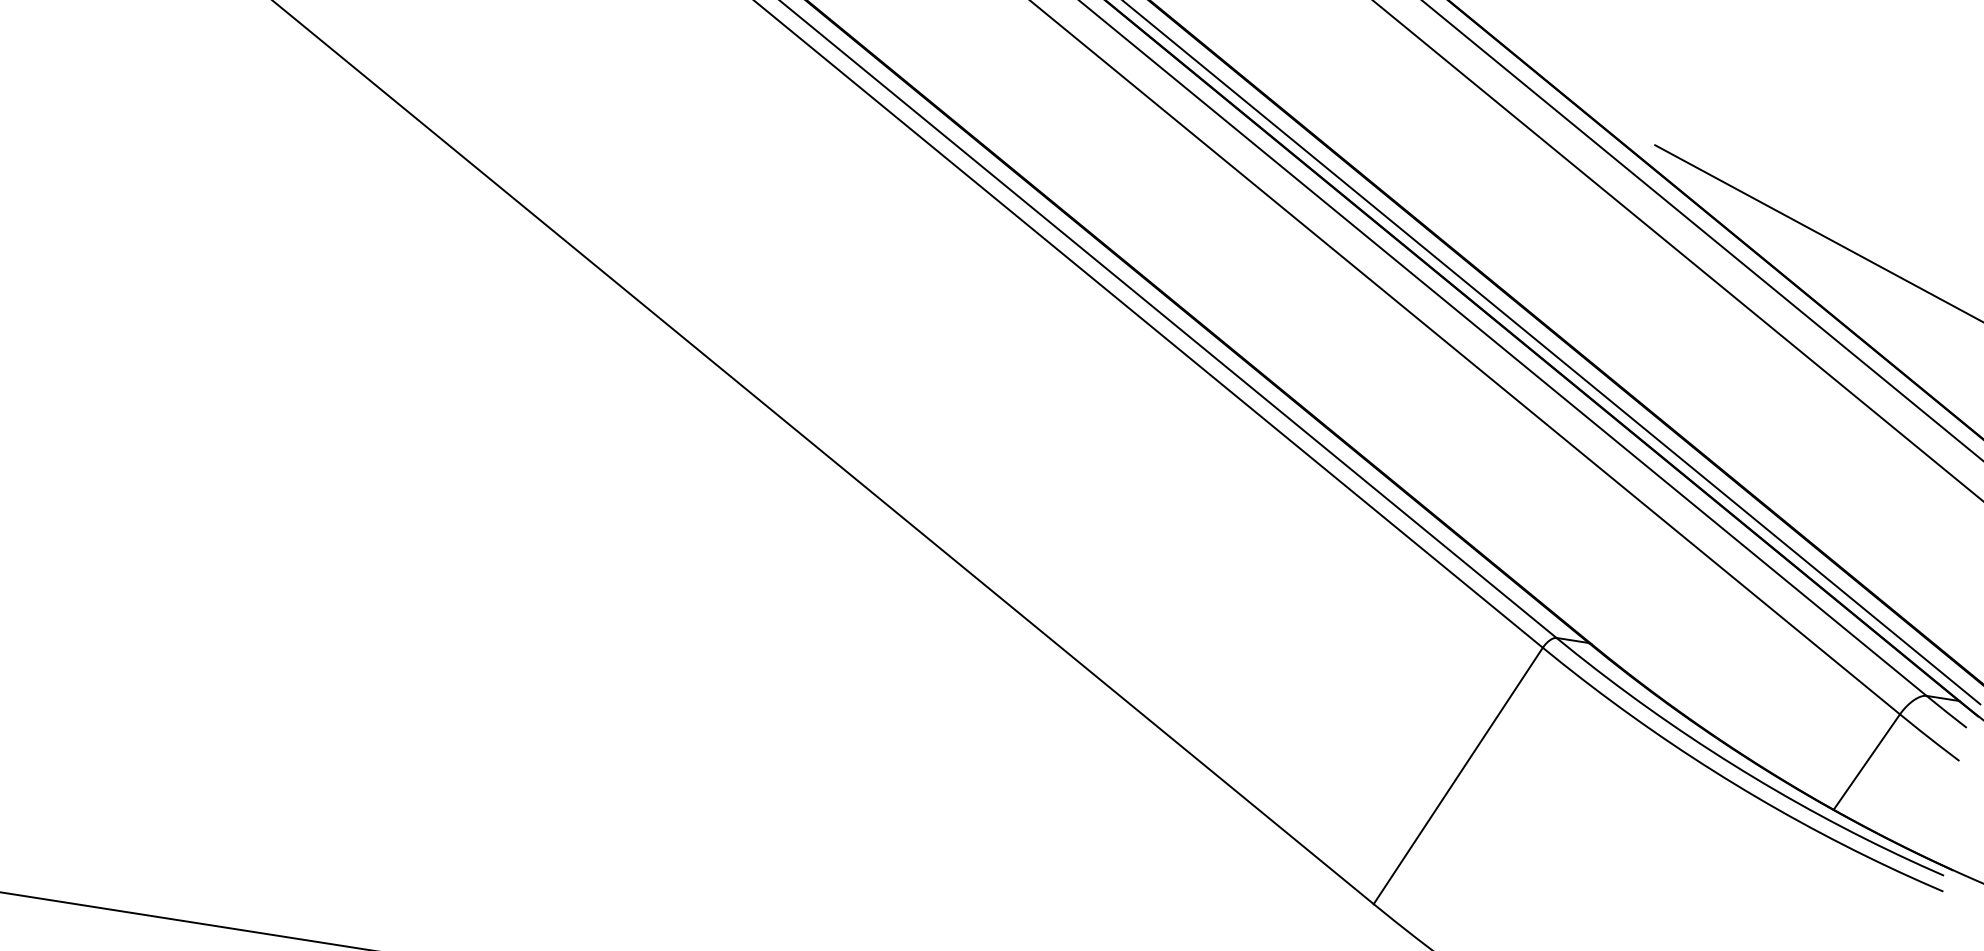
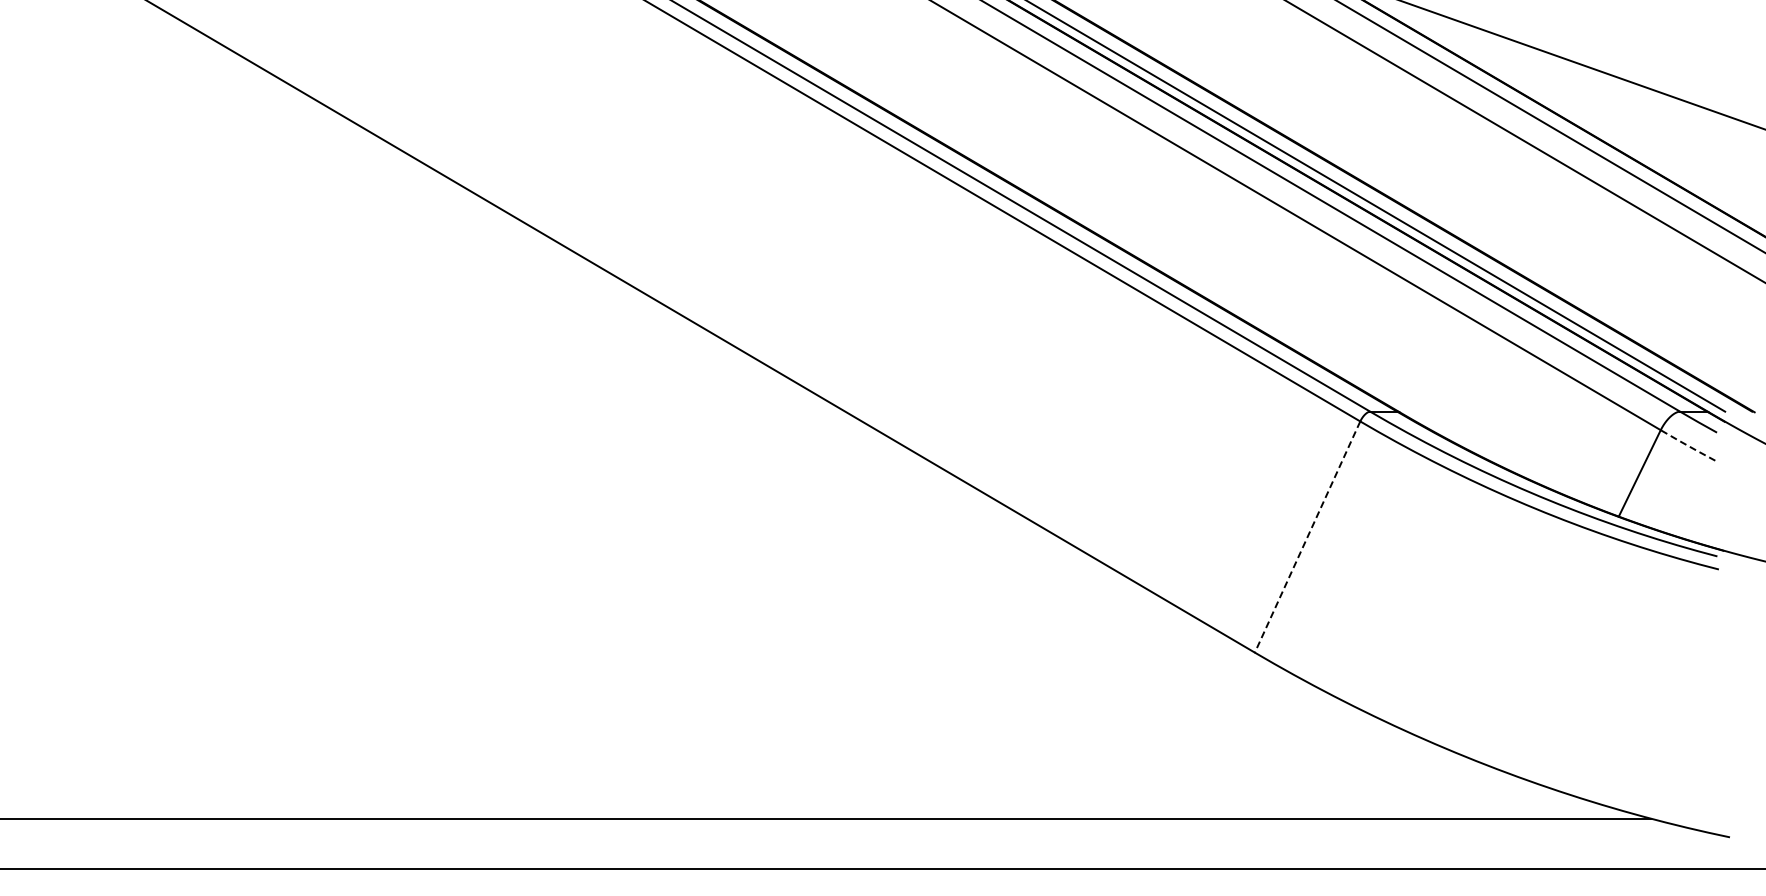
line: (1929, 737) -> (1687, 445), solid -> dashed
line: (1458, 776) -> (1307, 537), solid -> dashed

